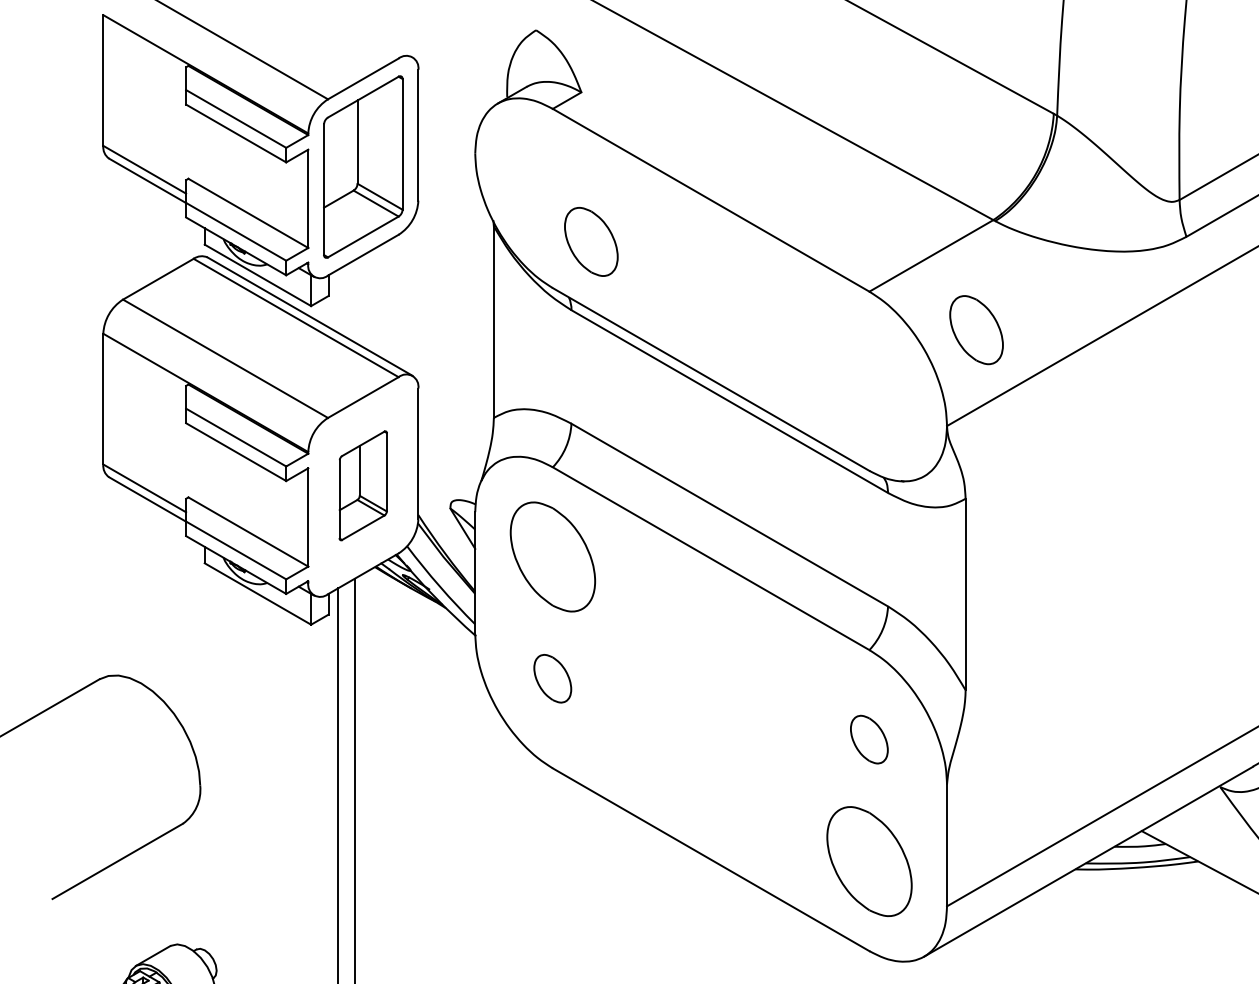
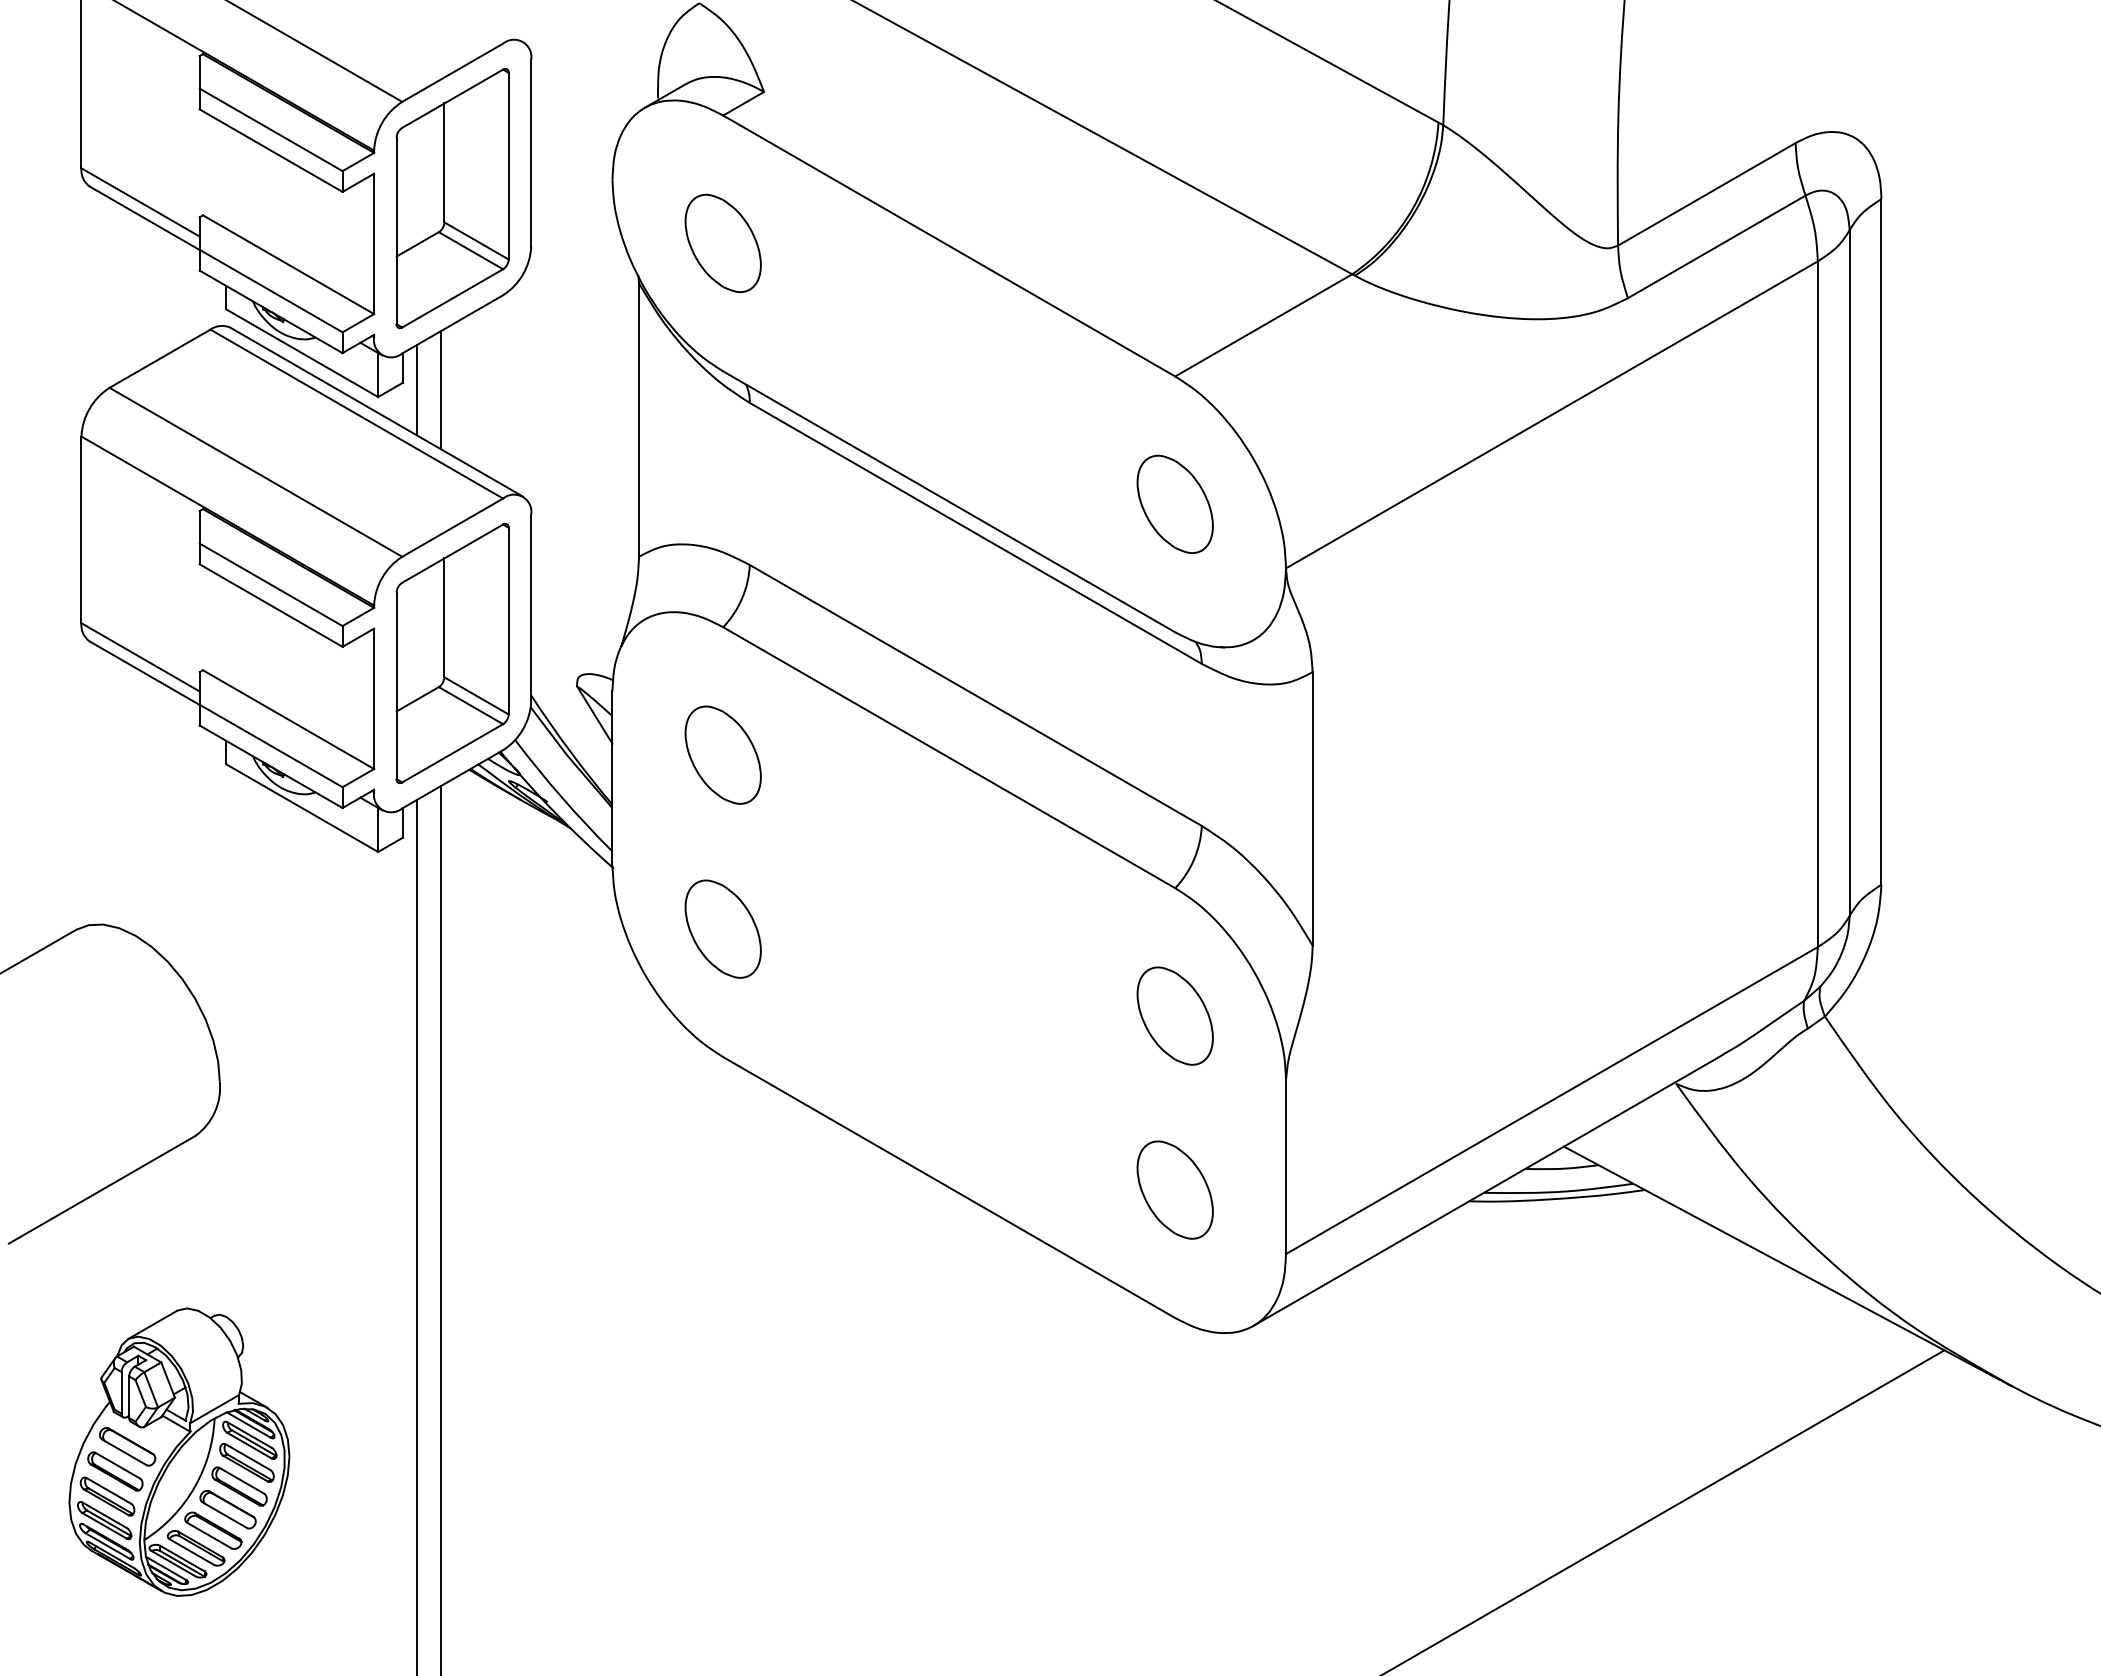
part: (590, 241) -> (722, 242), moved
line: (338, 300) -> (416, 389), added
line: (354, 300) -> (440, 389), added
part: (976, 329) -> (1174, 503), moved
part: (363, 485) -> (452, 653), size x1.67
part: (552, 556) -> (722, 754), size x0.62
part: (552, 678) -> (722, 928), size x1.43
part: (868, 739) -> (1174, 1015), size x1.43
part: (868, 861) -> (1174, 1189), size x0.62

